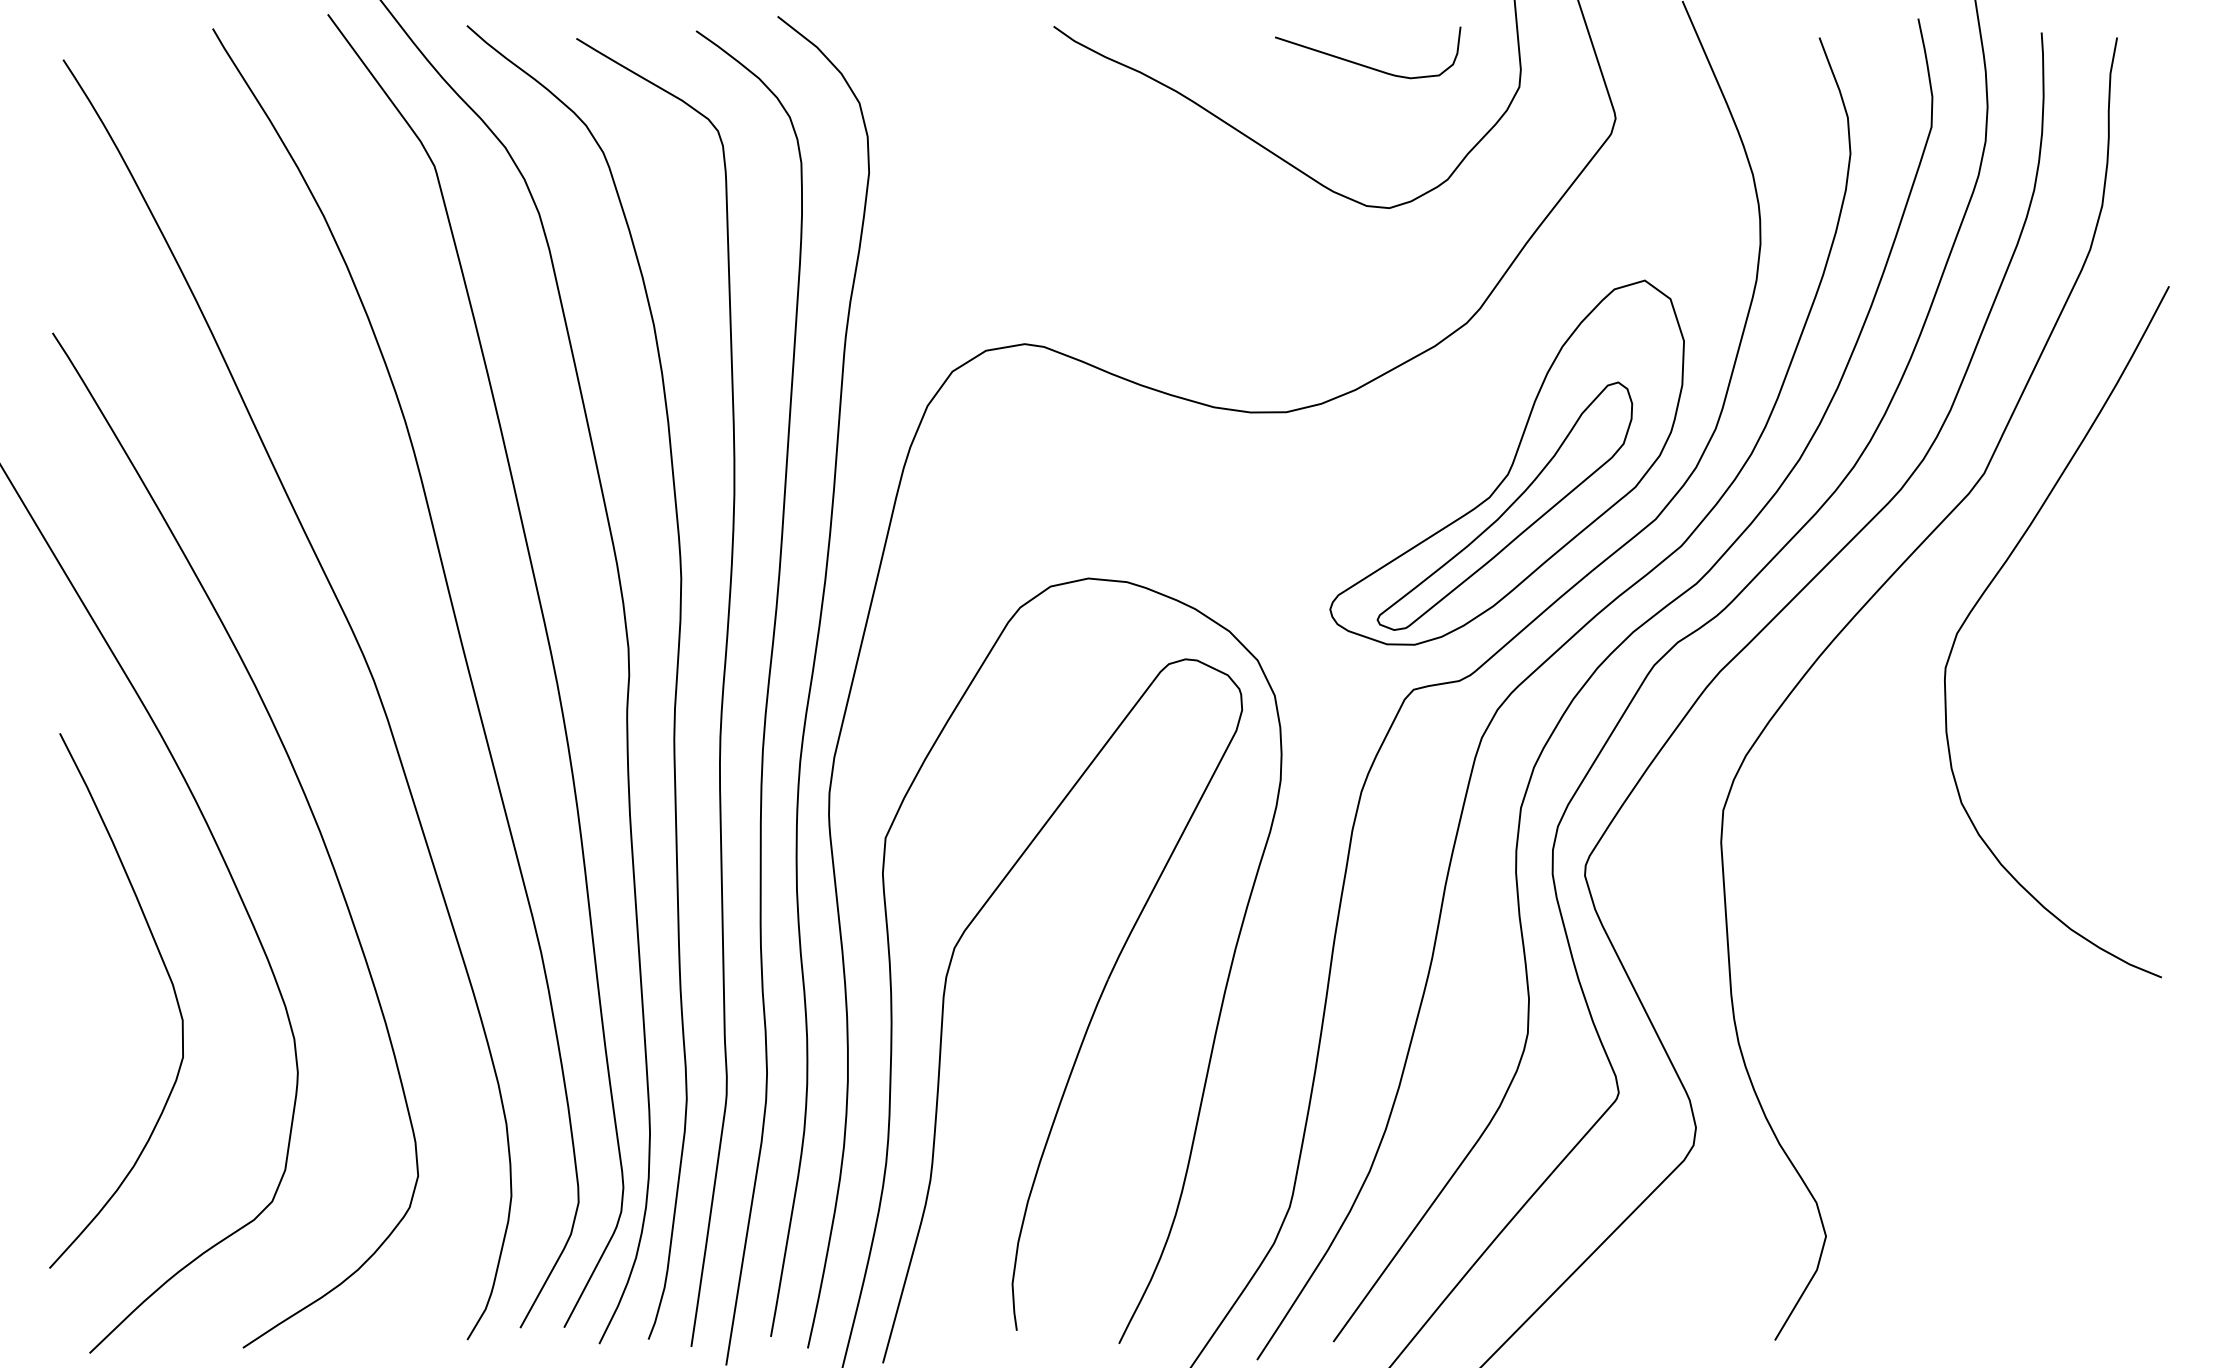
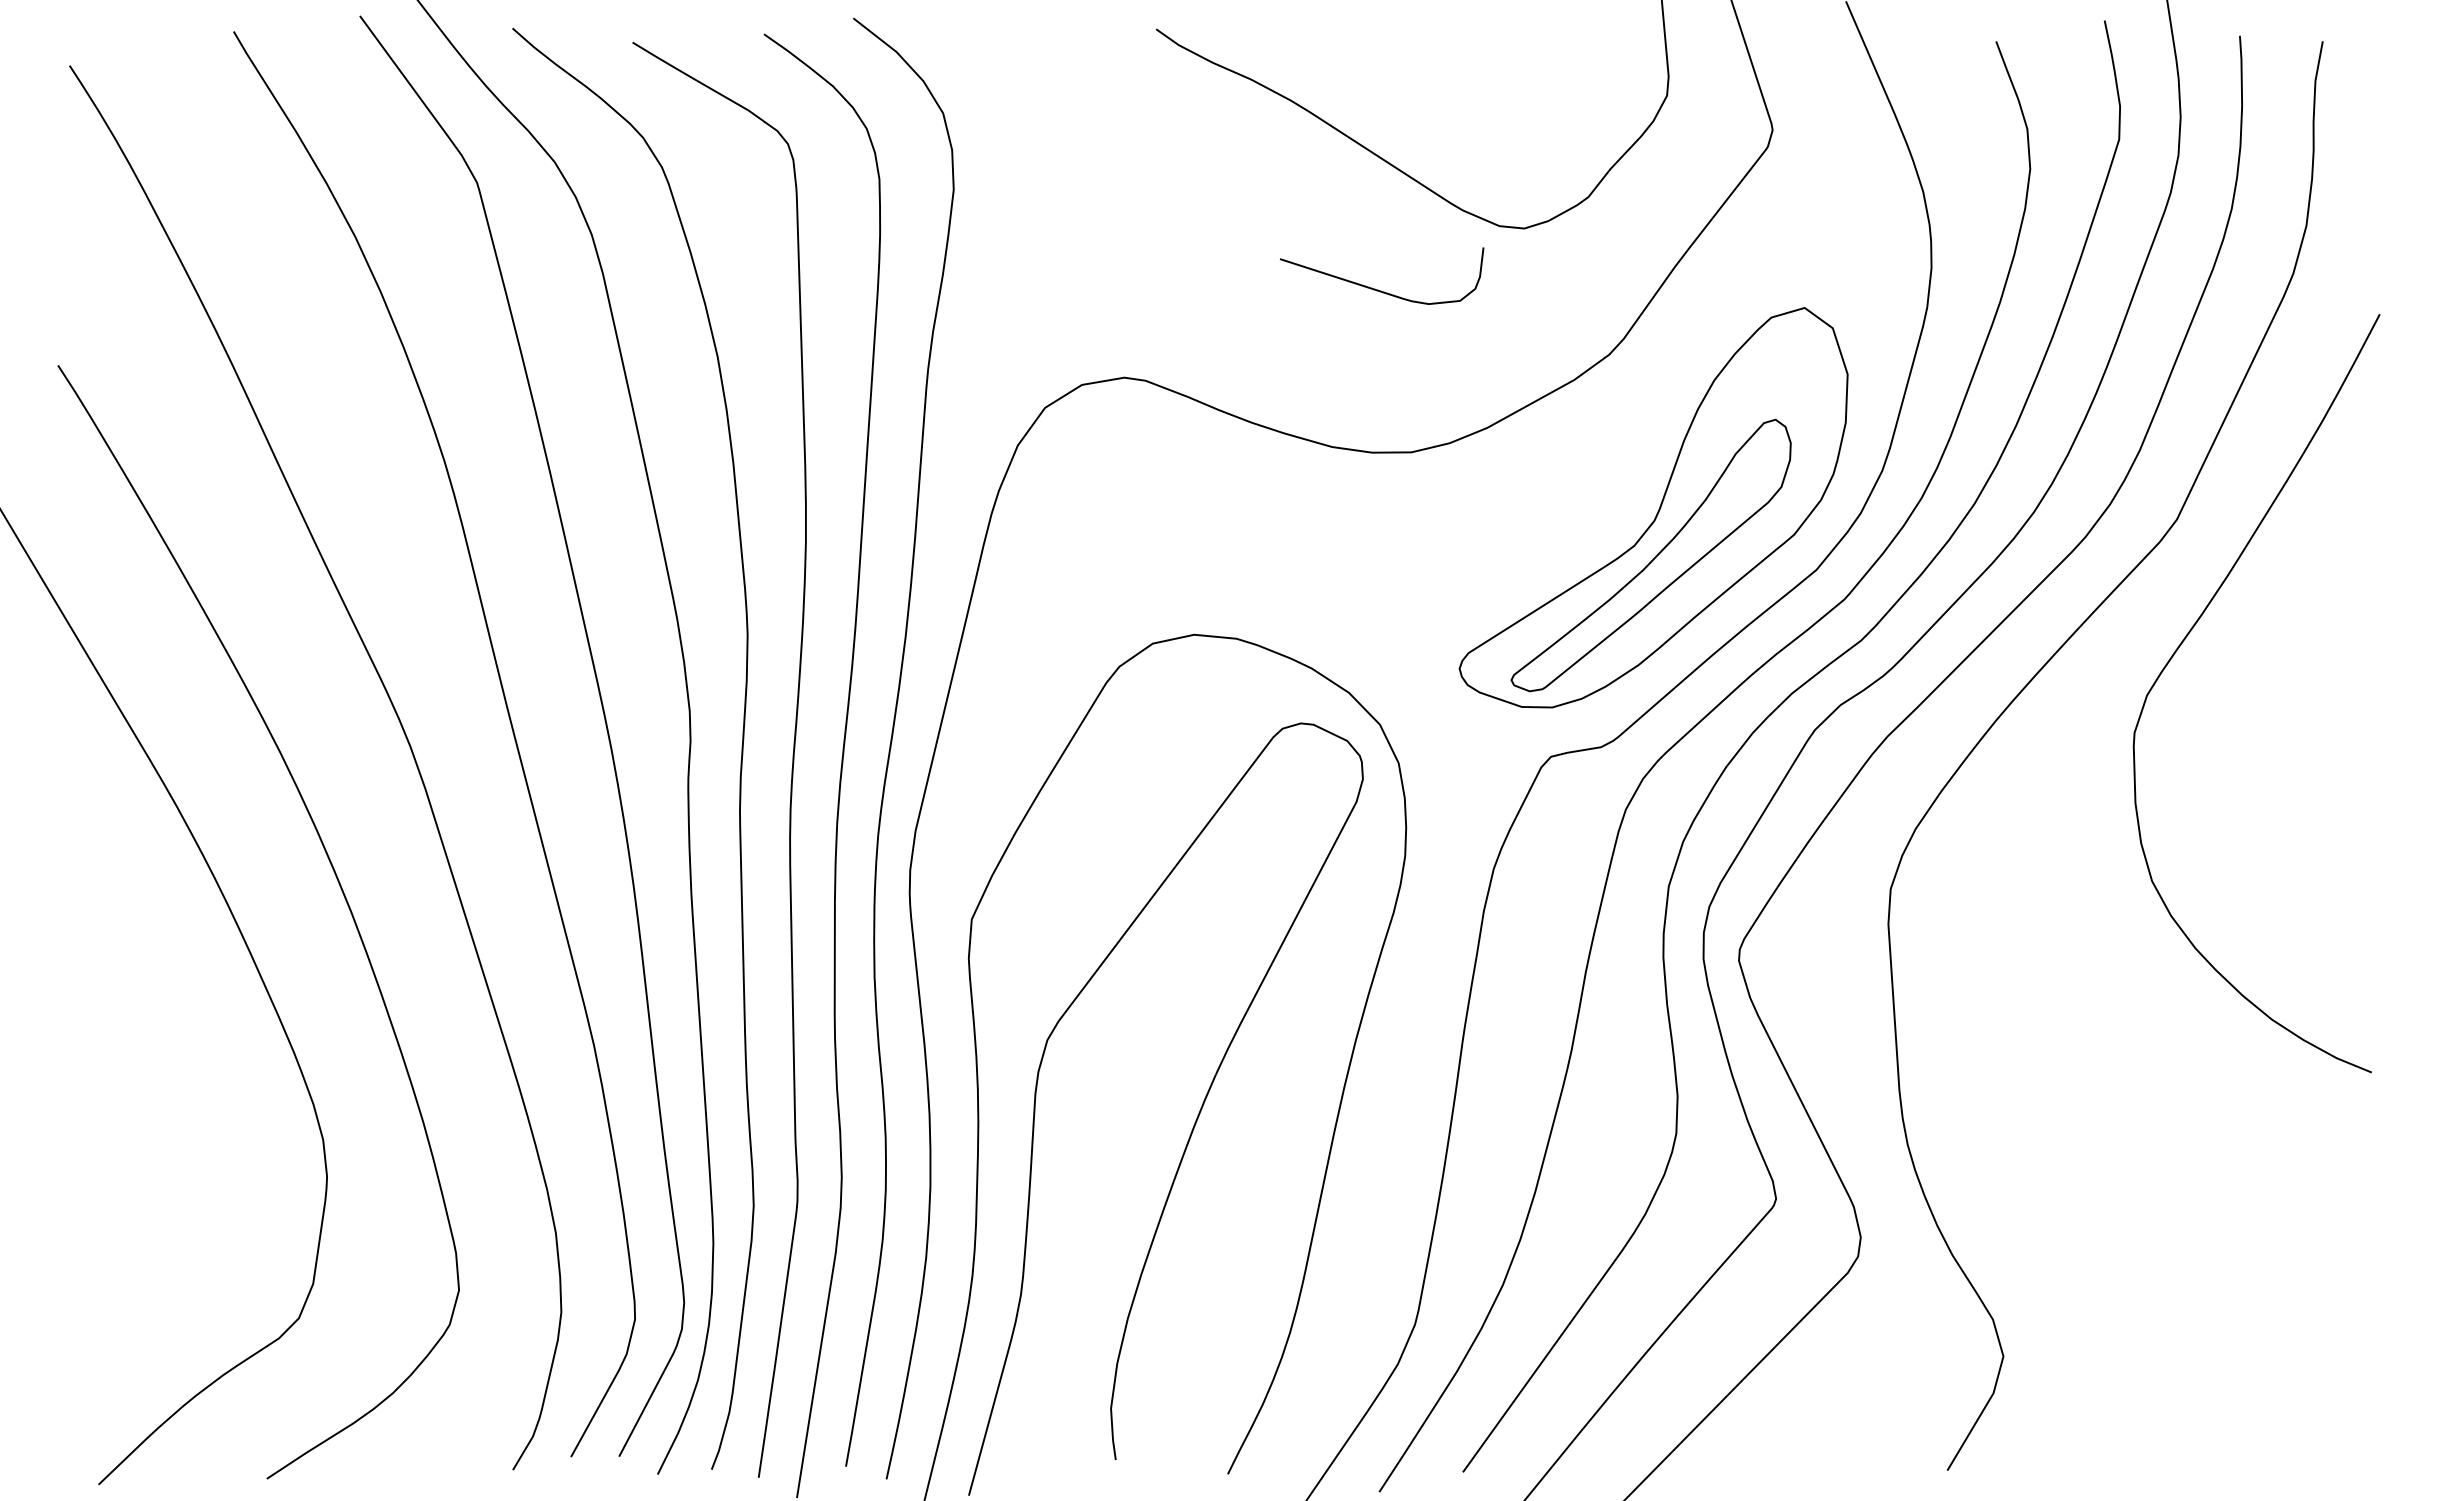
curve: (1364, 65) -> (1378, 289), moved
curve: (167, 975) -> (184, 1070), removed

